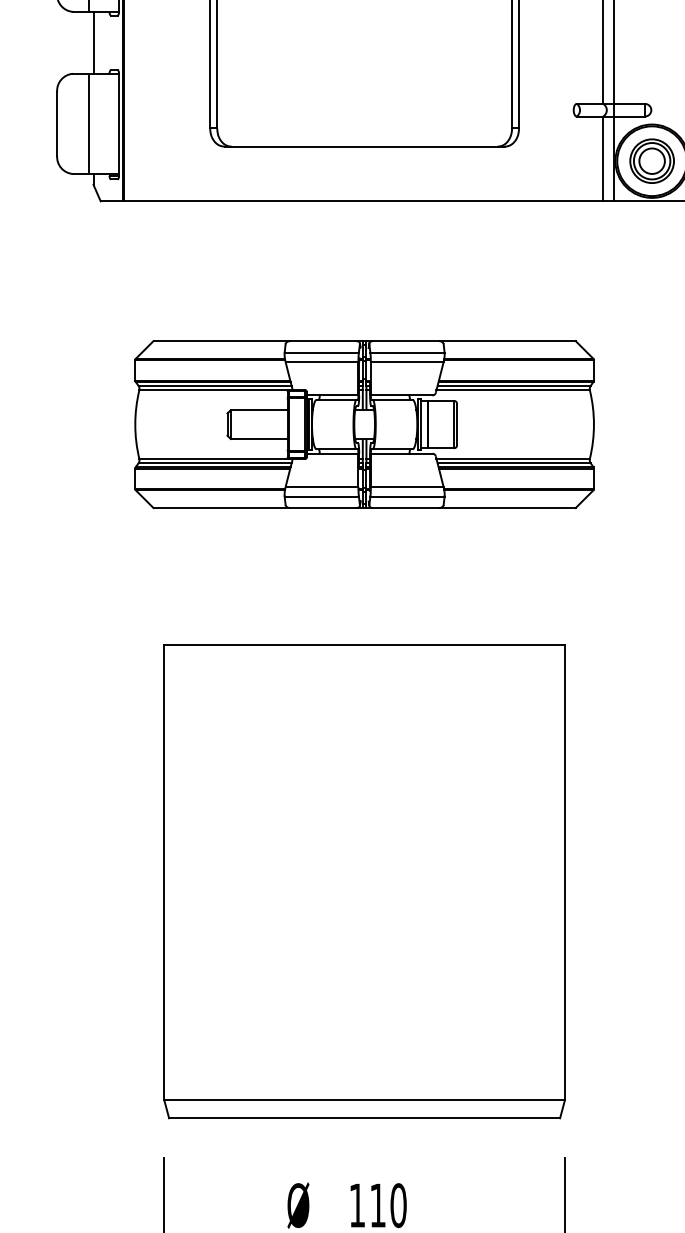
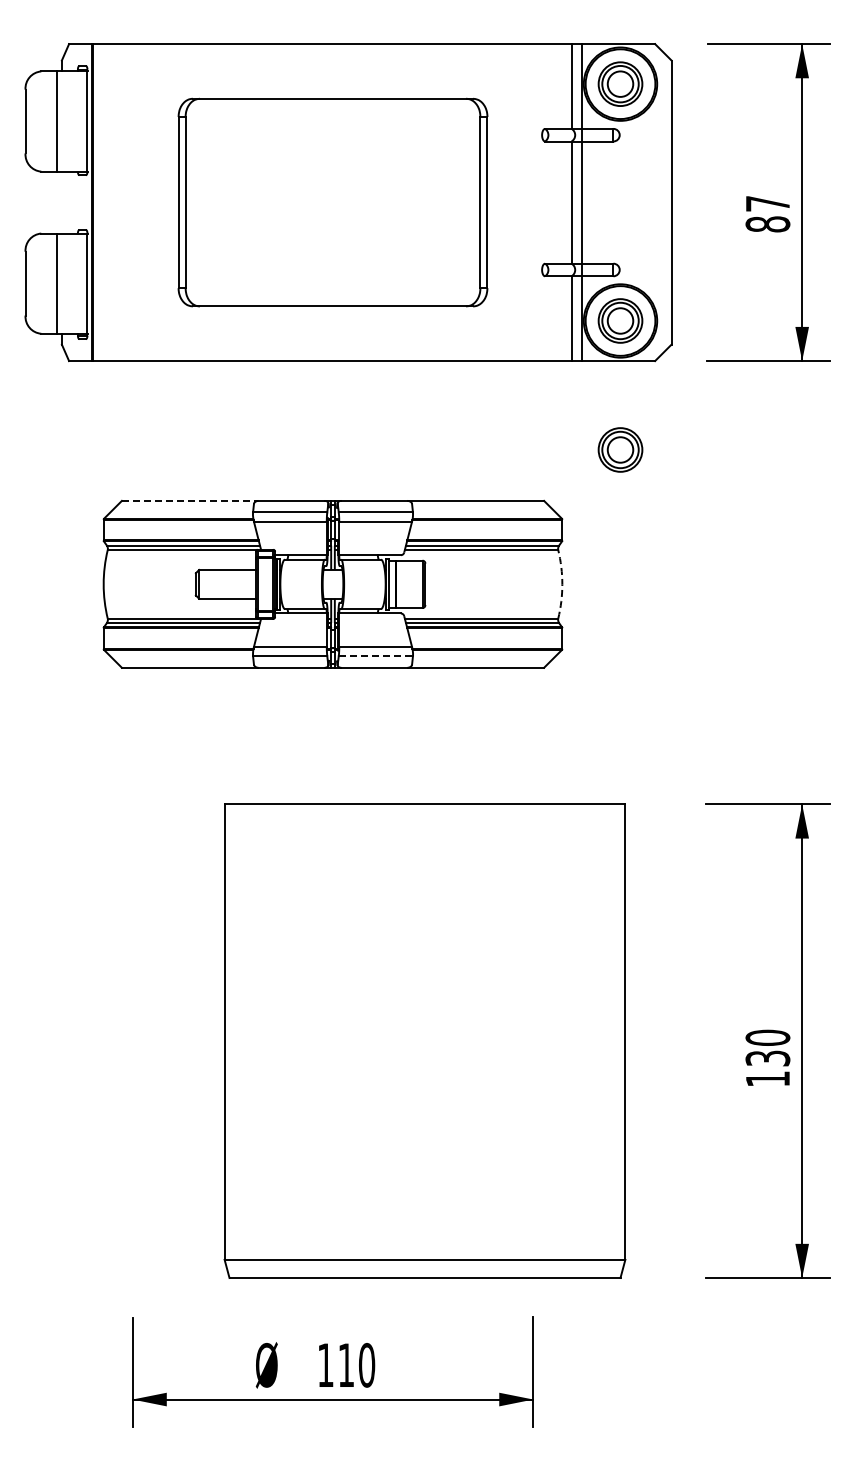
line: (93, 42) -> (61, 202), removed
part: (652, 289) -> (620, 449), added
line: (222, 340) -> (190, 500), solid -> dashed
arc: (594, 424) -> (562, 584), solid -> dashed
line: (408, 496) -> (376, 656), solid -> dashed
part: (364, 880) -> (424, 1040), moved

